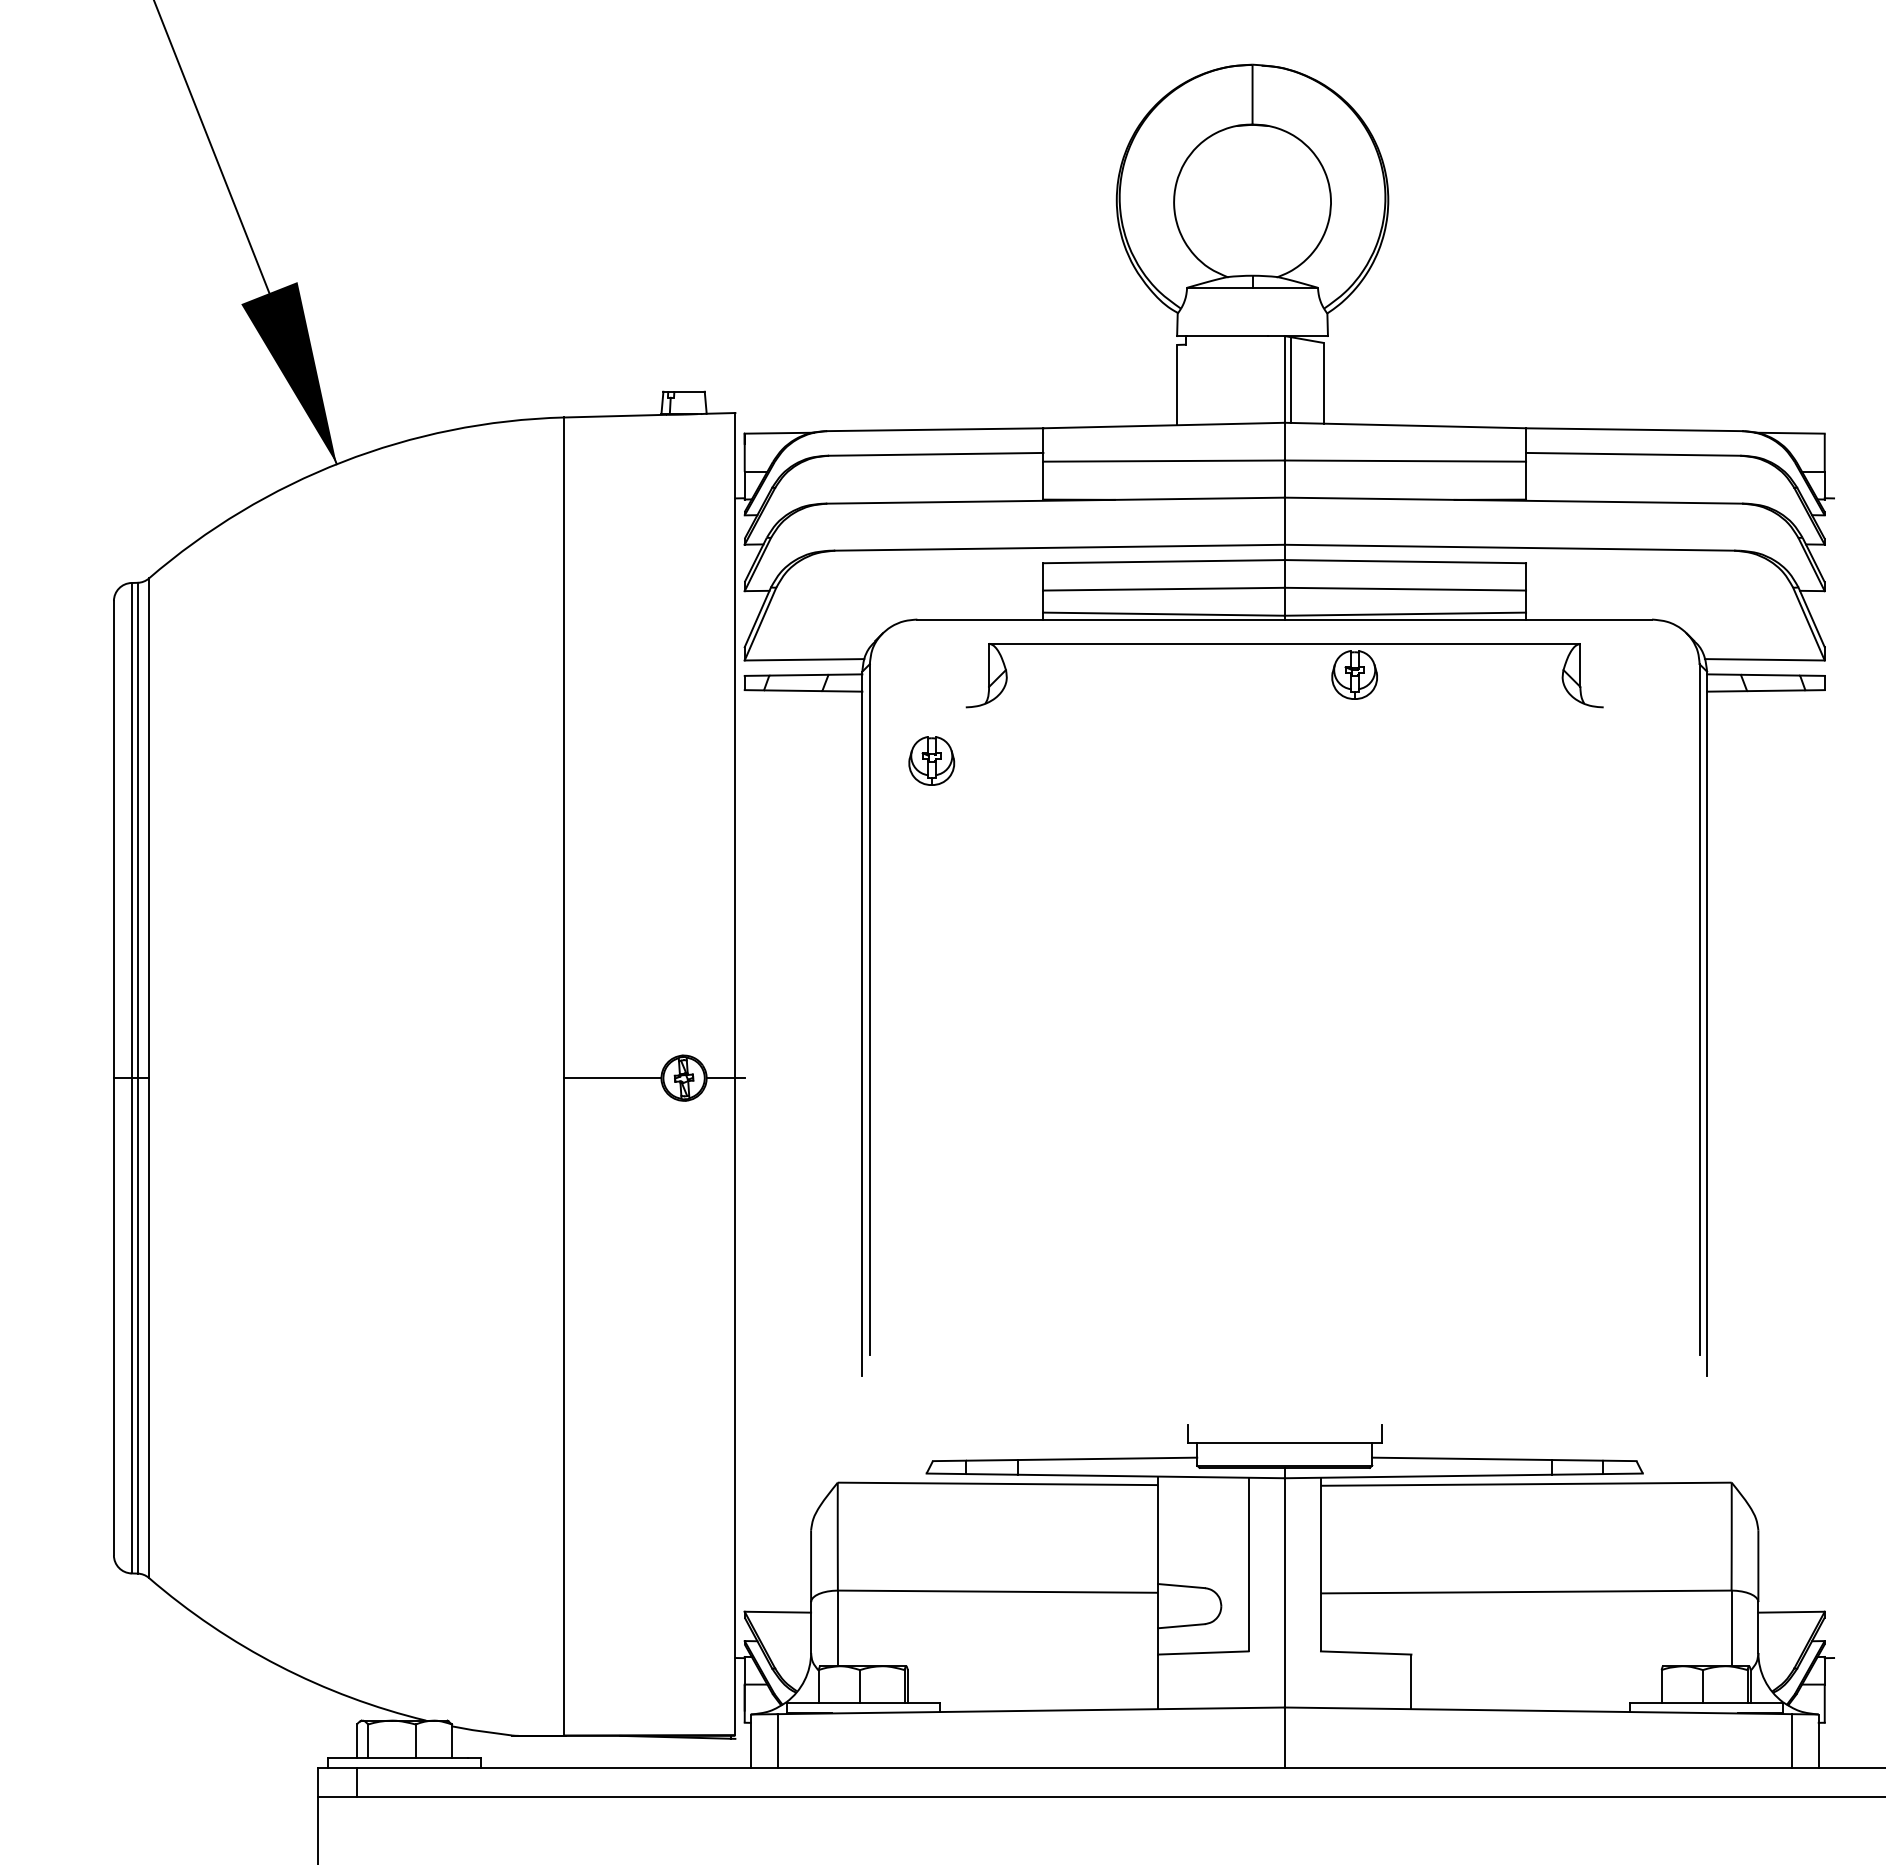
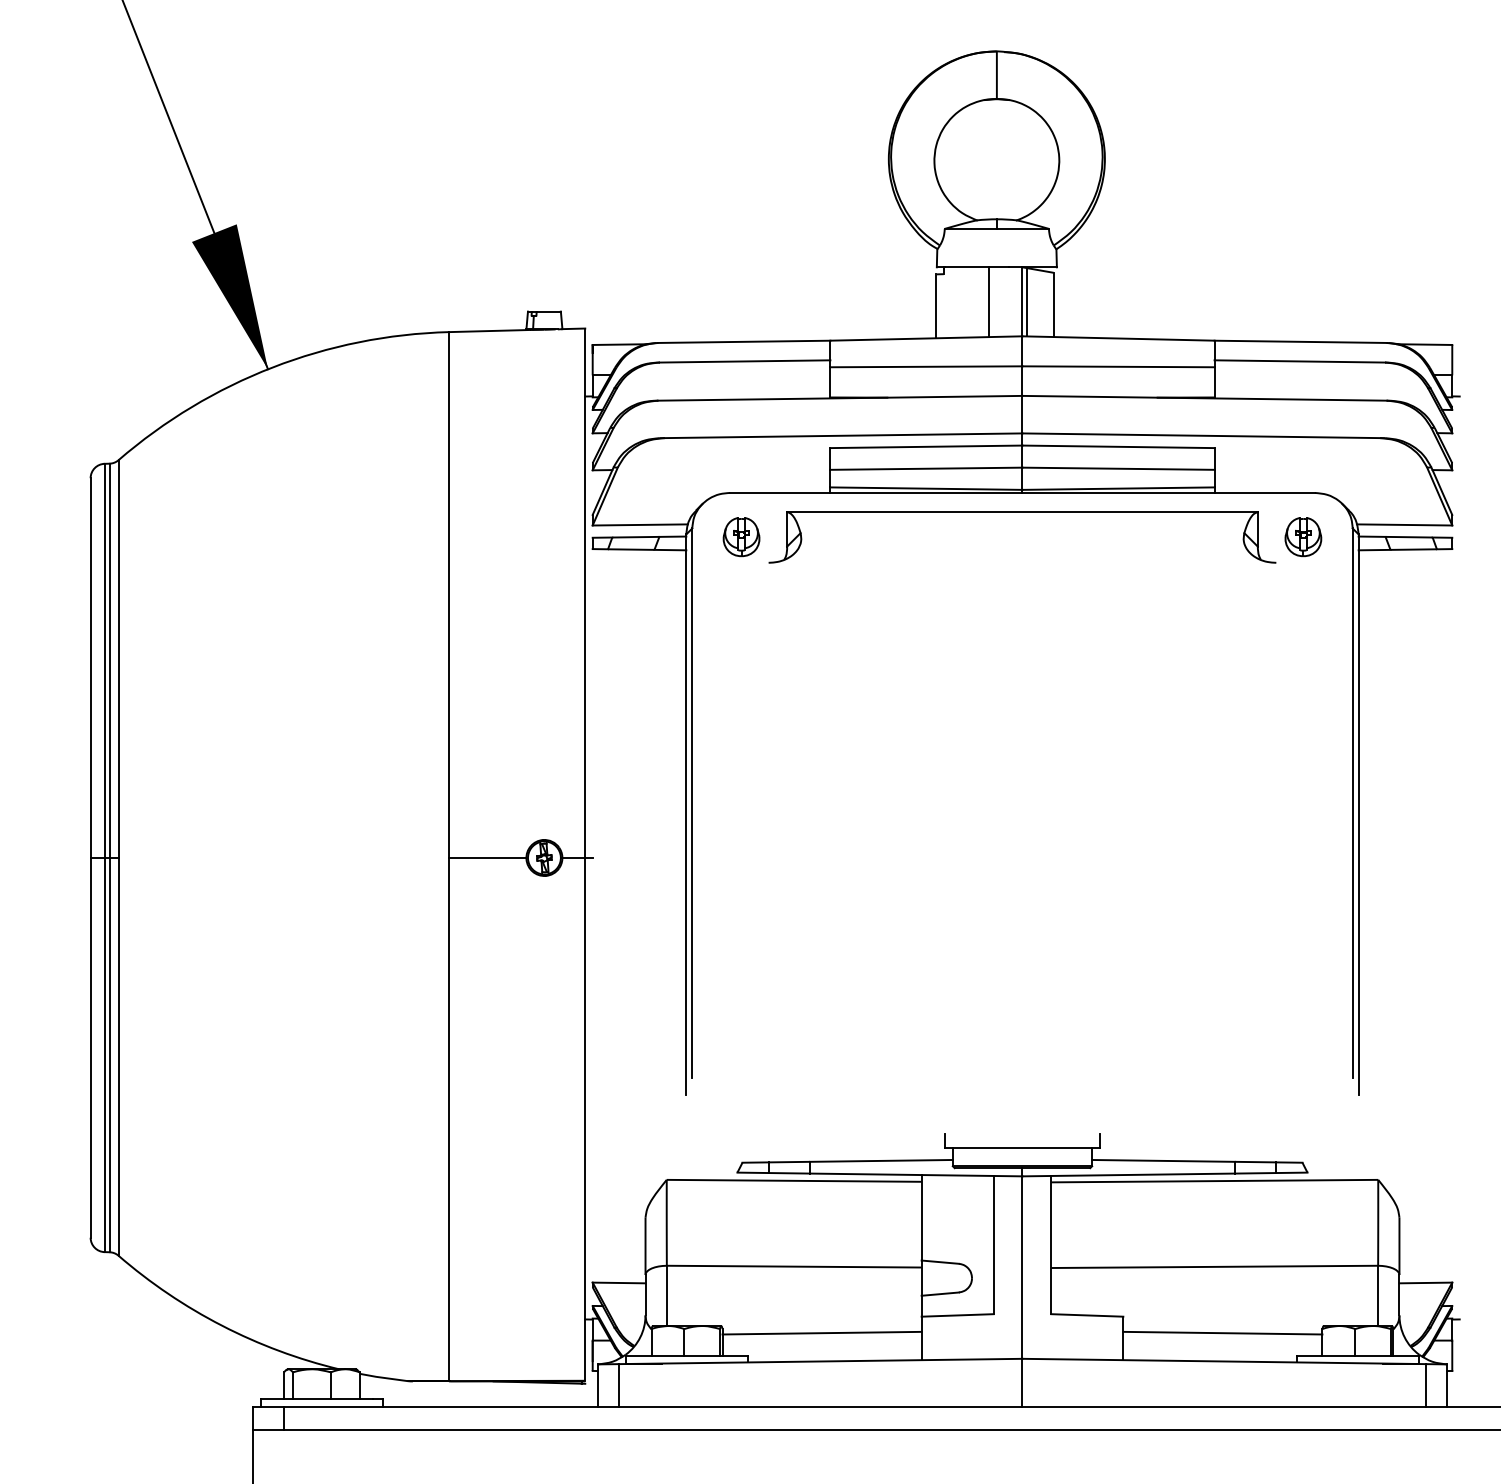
line: (1242, 379) -> (988, 301), added
part: (1354, 674) -> (1303, 536), moved
part: (931, 760) -> (741, 536), moved
line: (1032, 1674) -> (821, 1332), added
line: (1536, 1674) -> (1222, 1332), added

